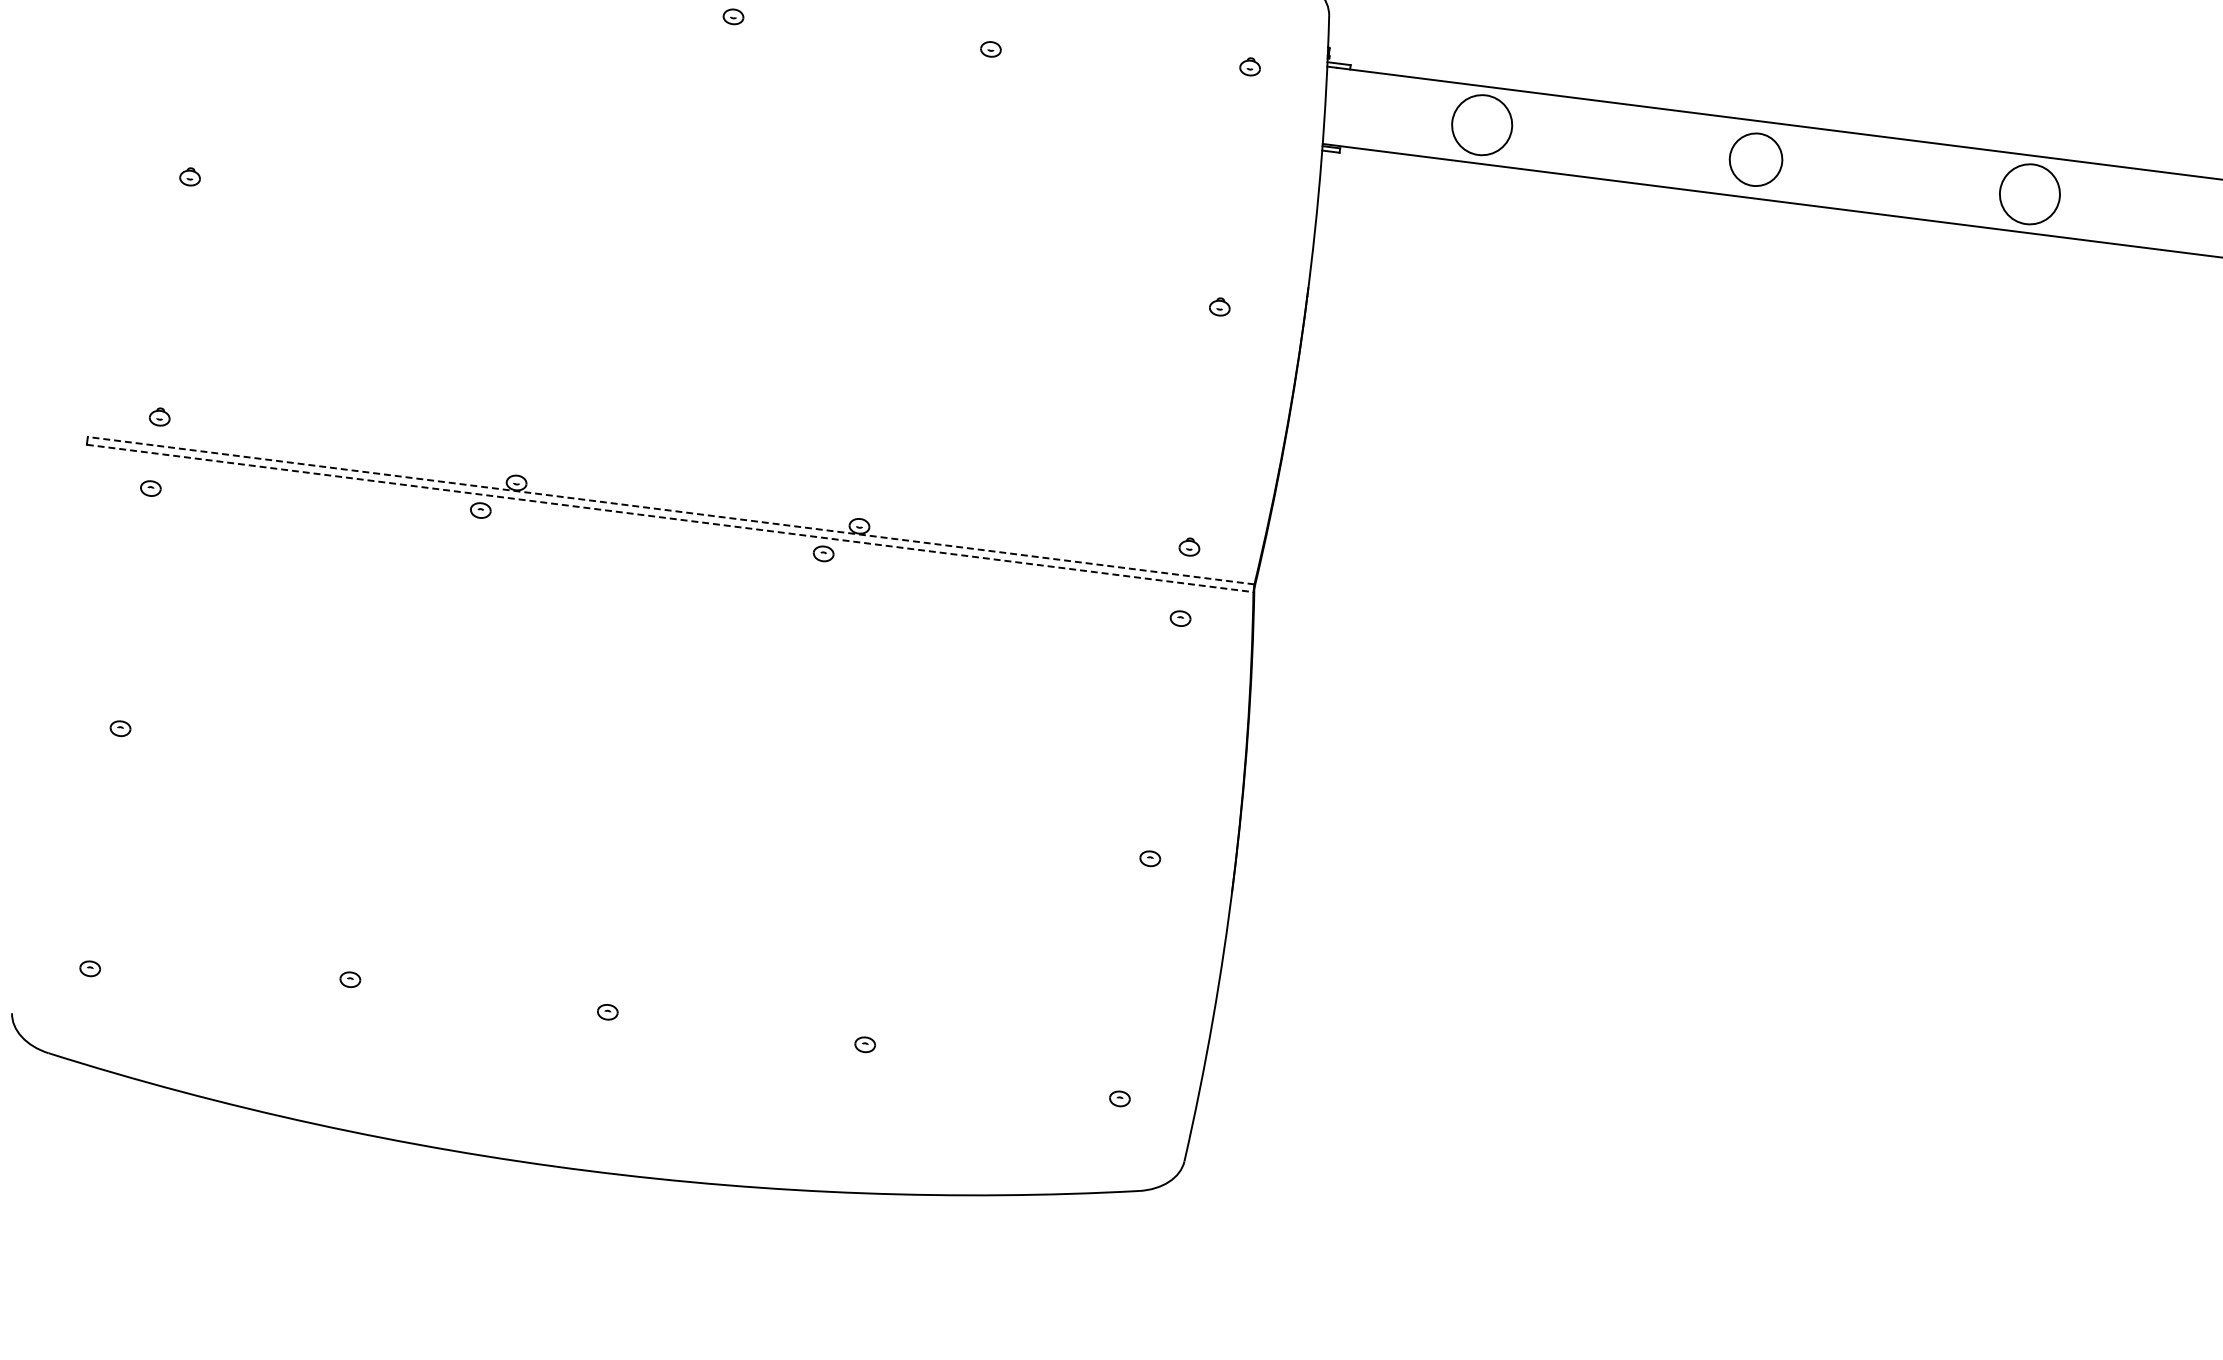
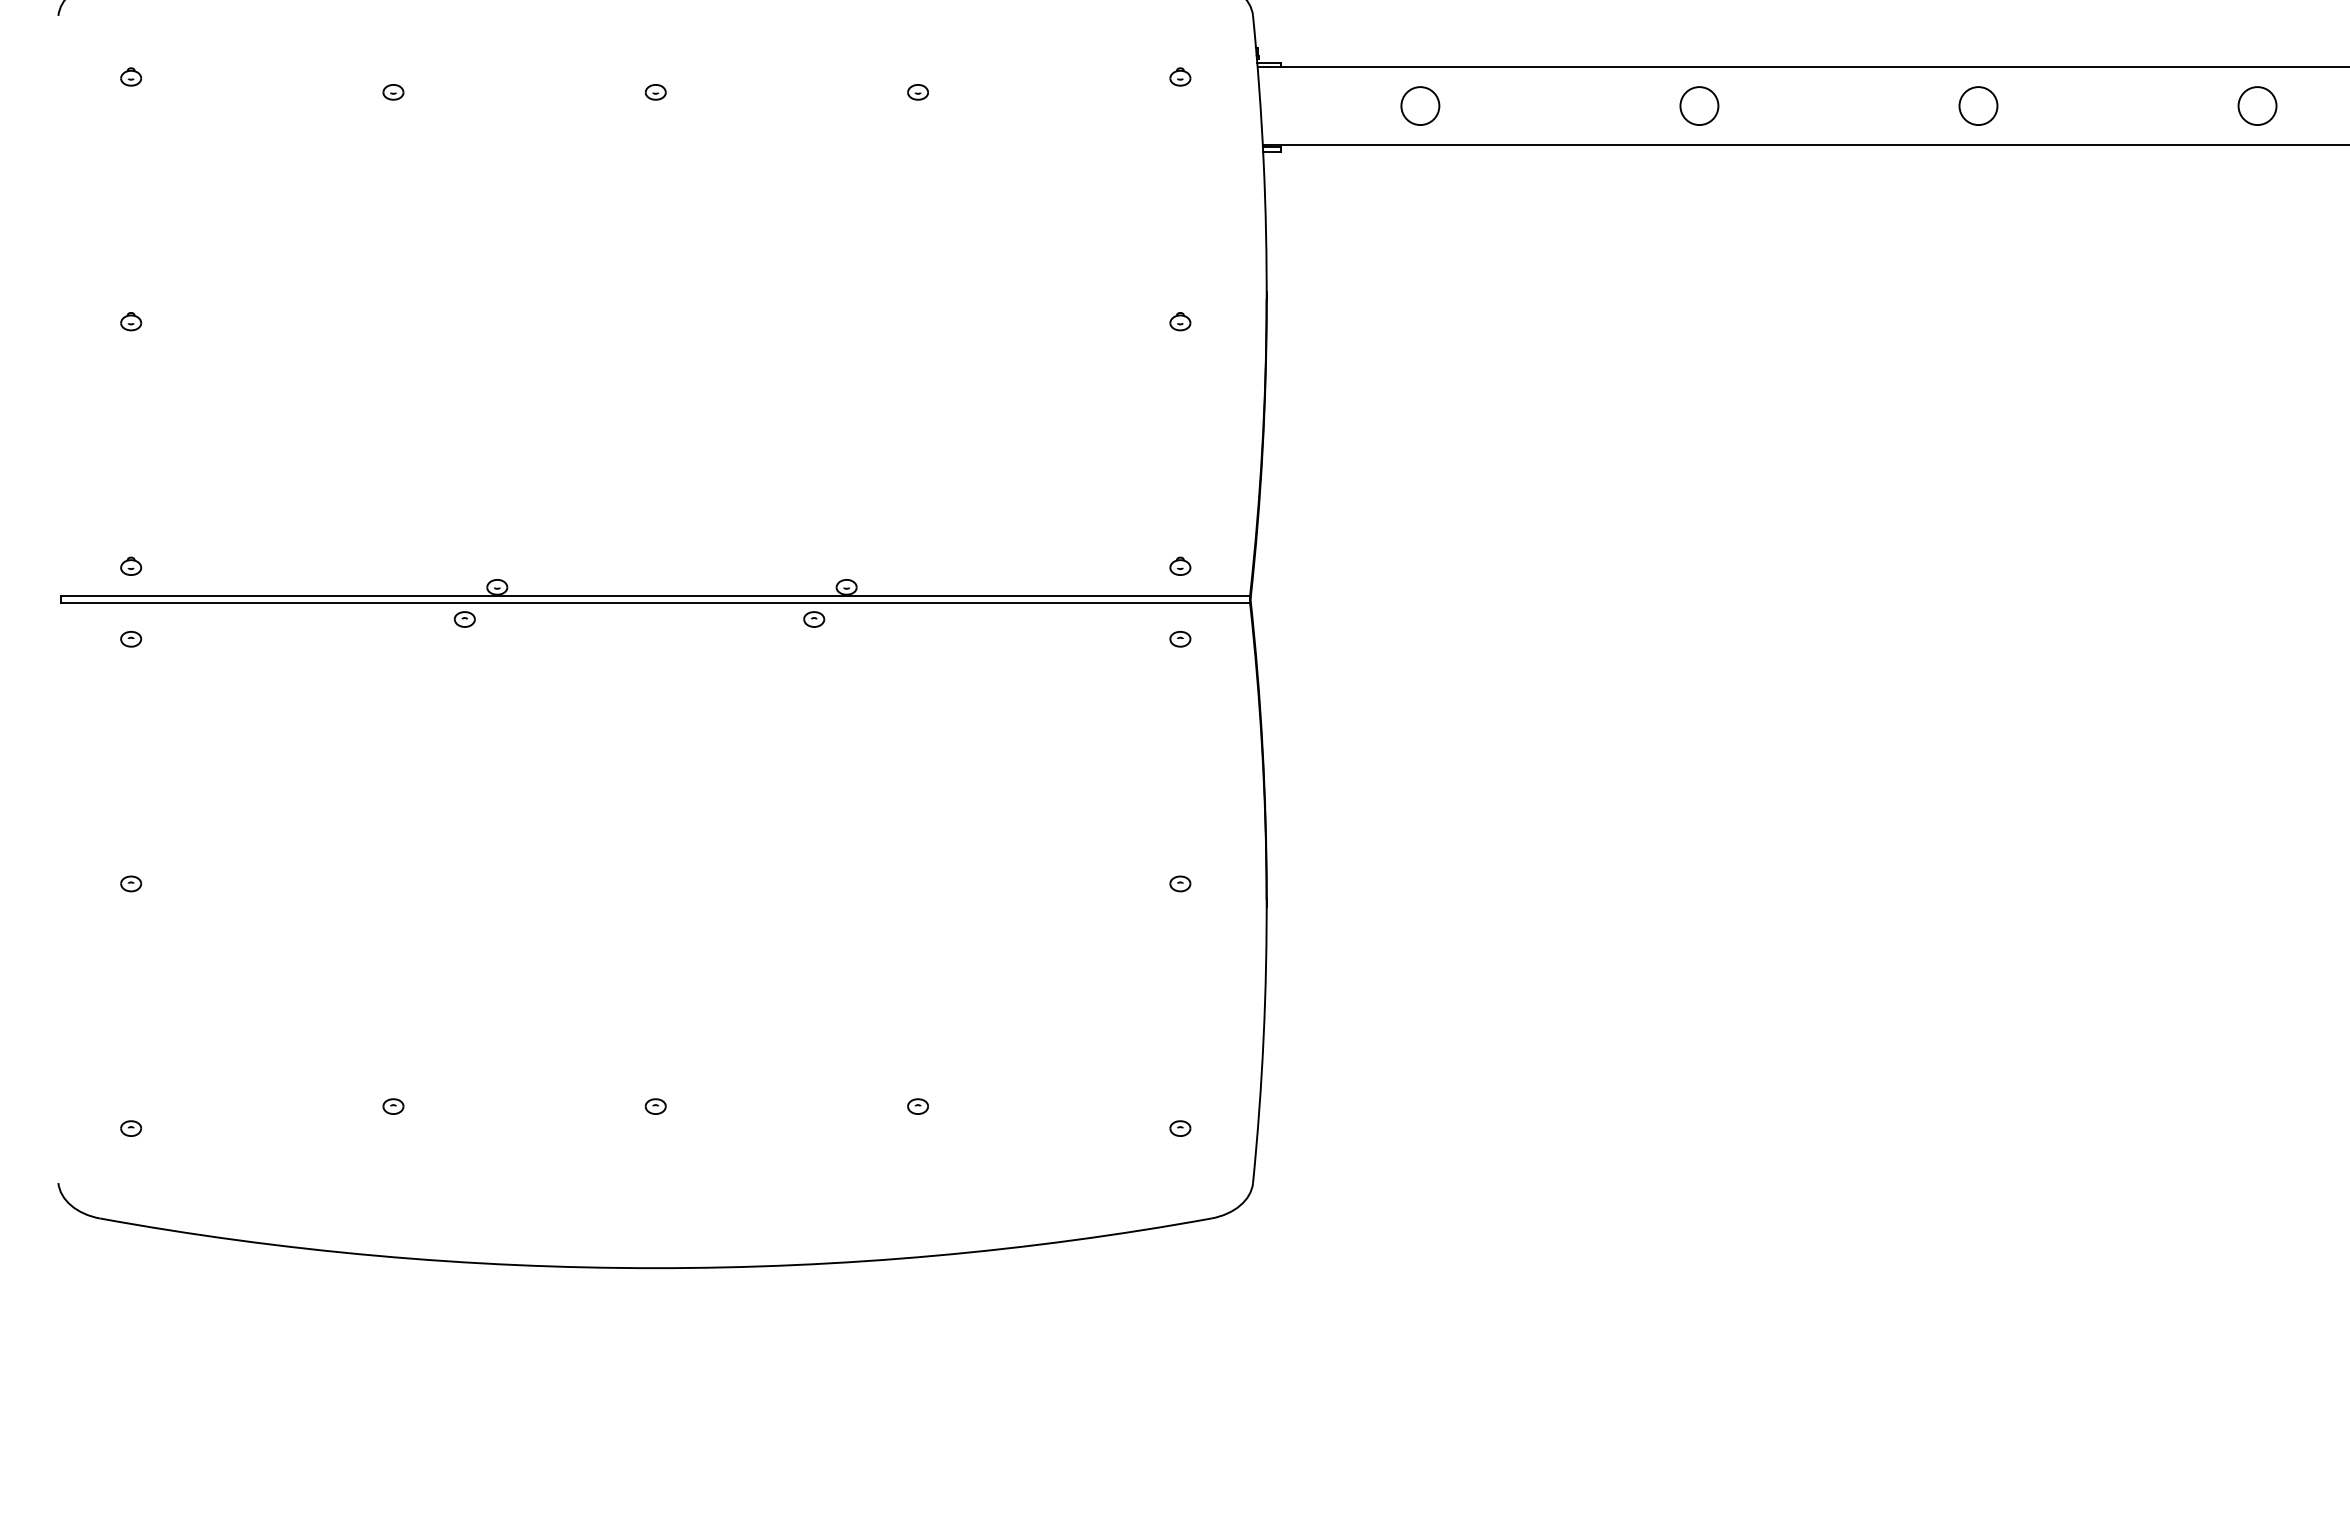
circle: (1482, 124) -> (1420, 105), size x0.62
circle: (1756, 159) -> (1699, 105), size x0.71
circle: (2029, 194) -> (1978, 106), size x0.62
line: (670, 510) -> (655, 595), dashed -> solid
line: (670, 518) -> (656, 603), dashed -> solid

